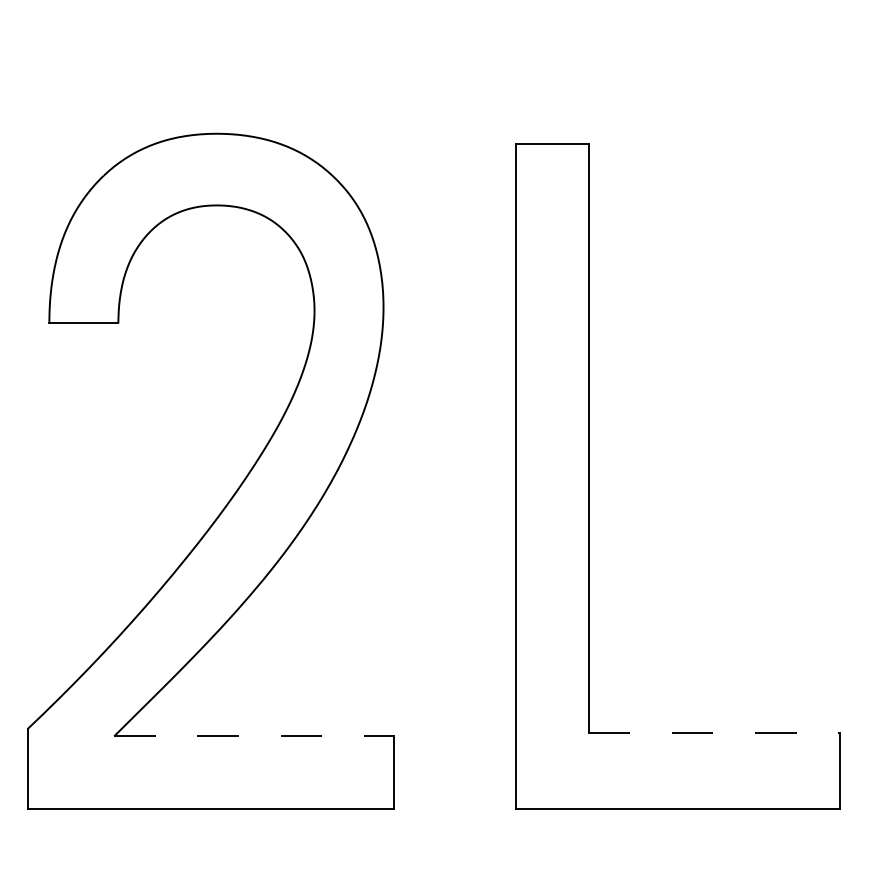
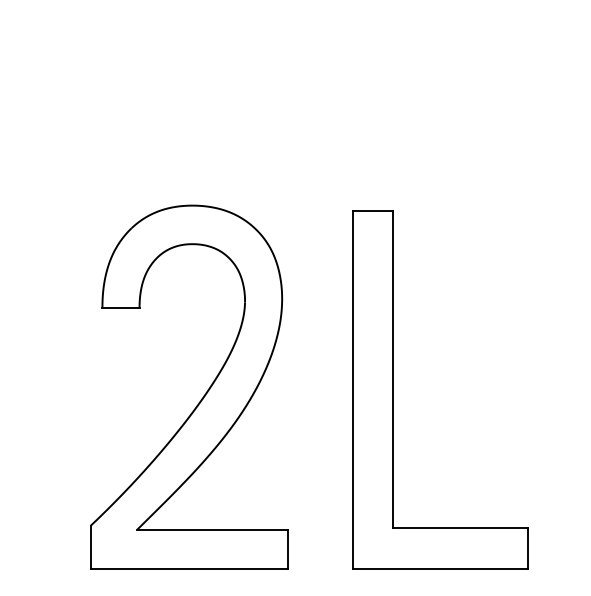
line: (715, 734) -> (460, 528), dashed -> solid
line: (255, 735) -> (213, 529), dashed -> solid

